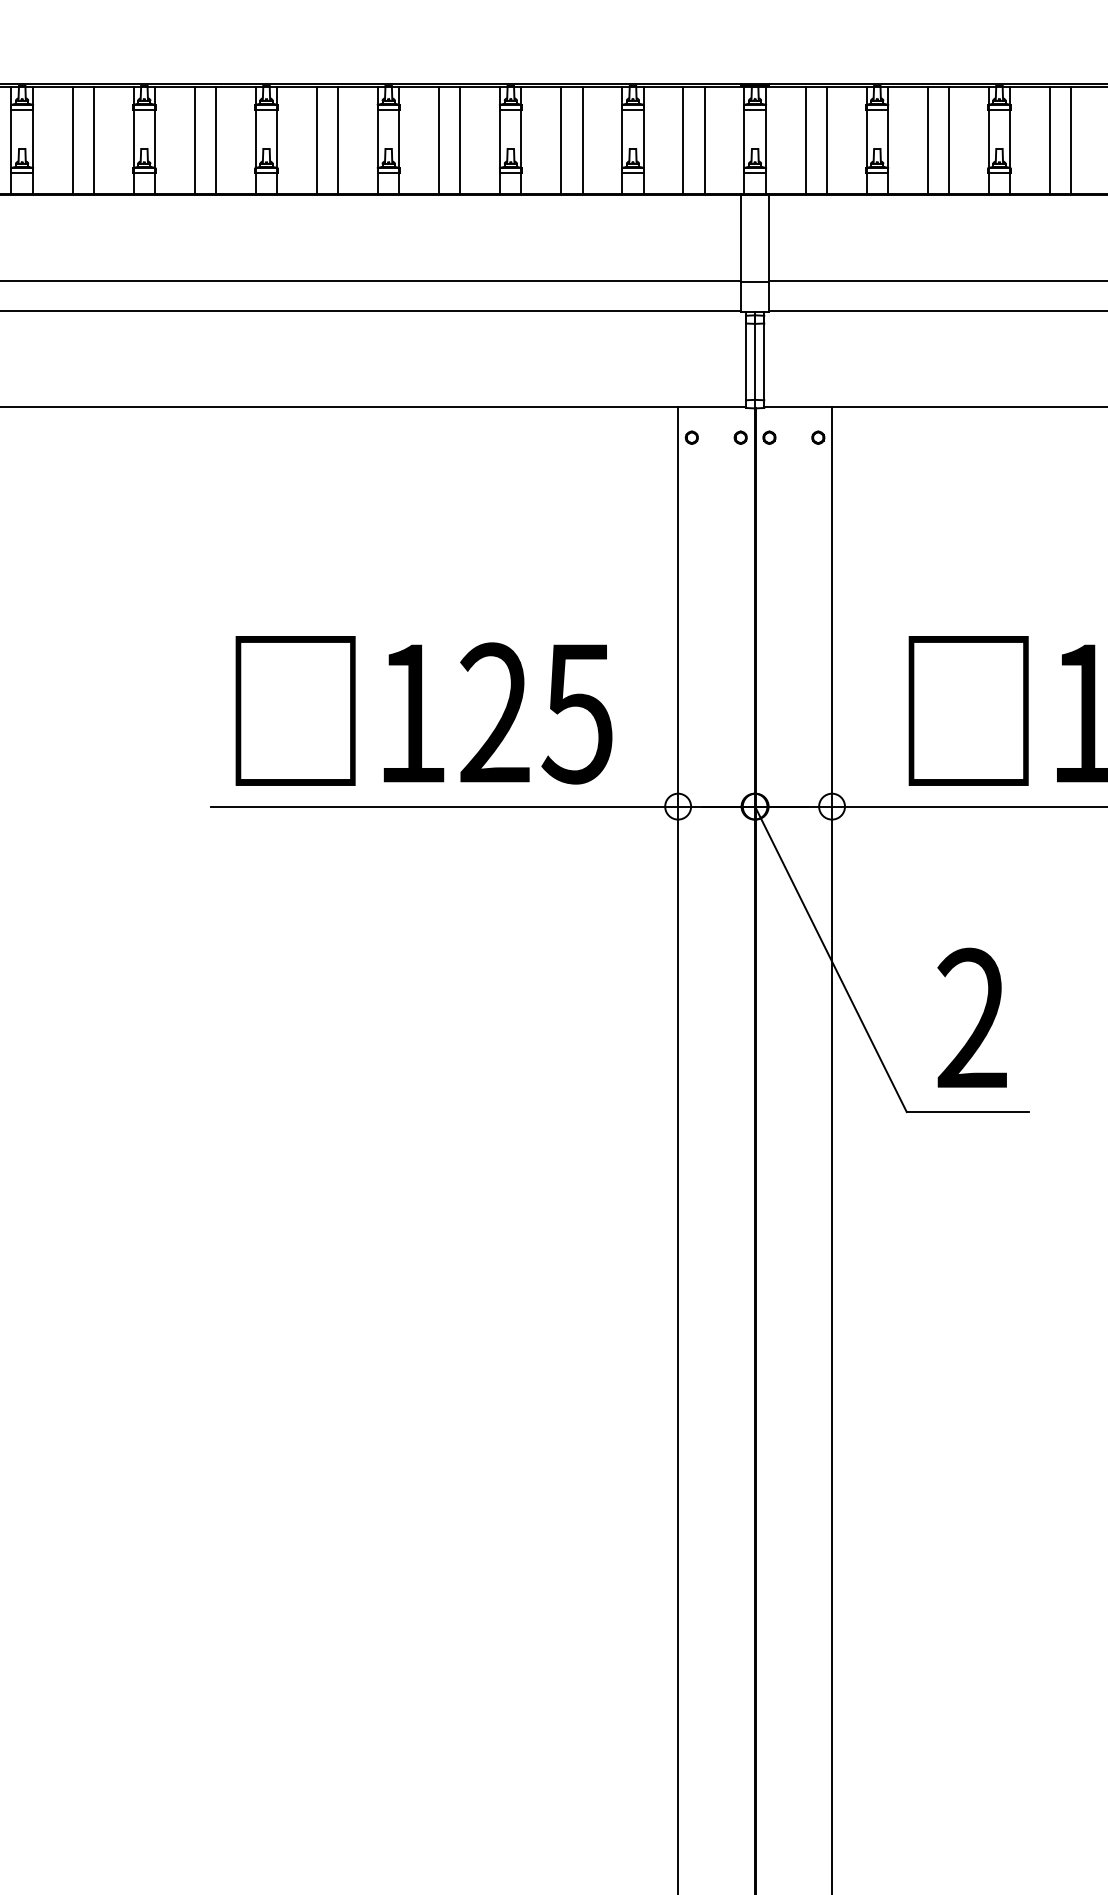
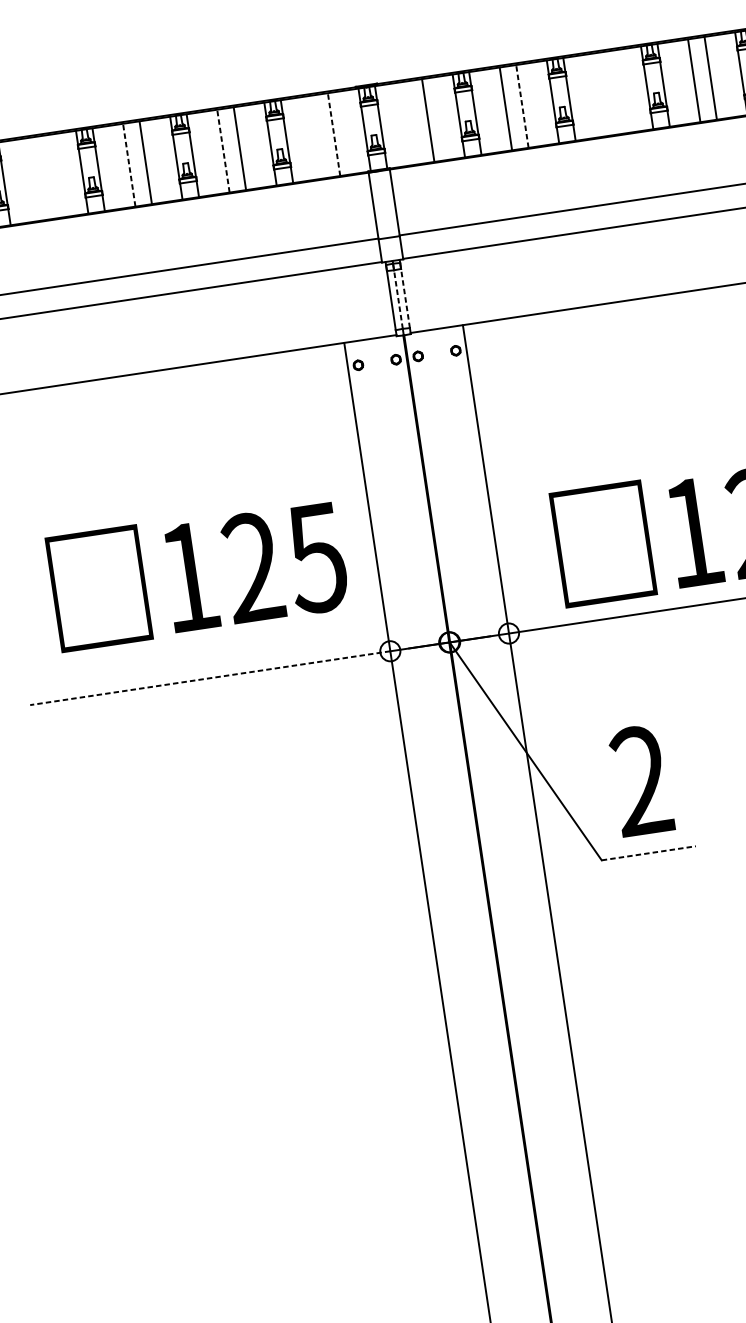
line: (316, 140) -> (34, 179), removed
line: (338, 140) -> (51, 176), removed
line: (439, 140) -> (129, 165), solid -> dashed
line: (561, 140) -> (223, 151), solid -> dashed
line: (683, 140) -> (317, 137), removed
line: (704, 140) -> (333, 134), solid -> dashed
line: (805, 140) -> (411, 123), removed
line: (949, 140) -> (522, 106), solid -> dashed
line: (1049, 140) -> (599, 95), removed
line: (1071, 140) -> (616, 92), removed
line: (755, 358) -> (398, 296), solid -> dashed
line: (764, 358) -> (405, 295), solid -> dashed
text: (423, 710) -> (197, 573), moved
line: (444, 806) -> (210, 678), solid -> dashed
line: (968, 1112) -> (649, 853), solid -> dashed

